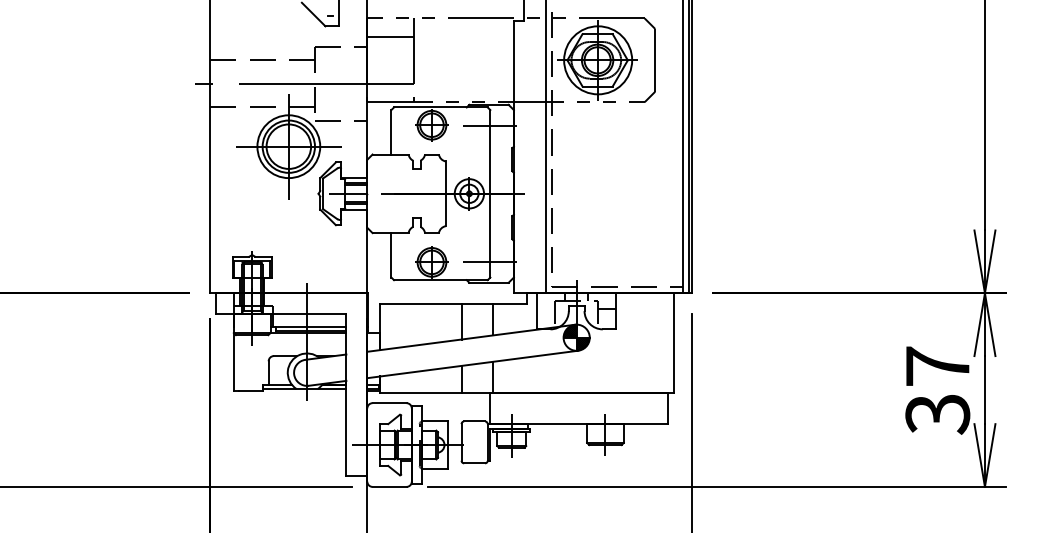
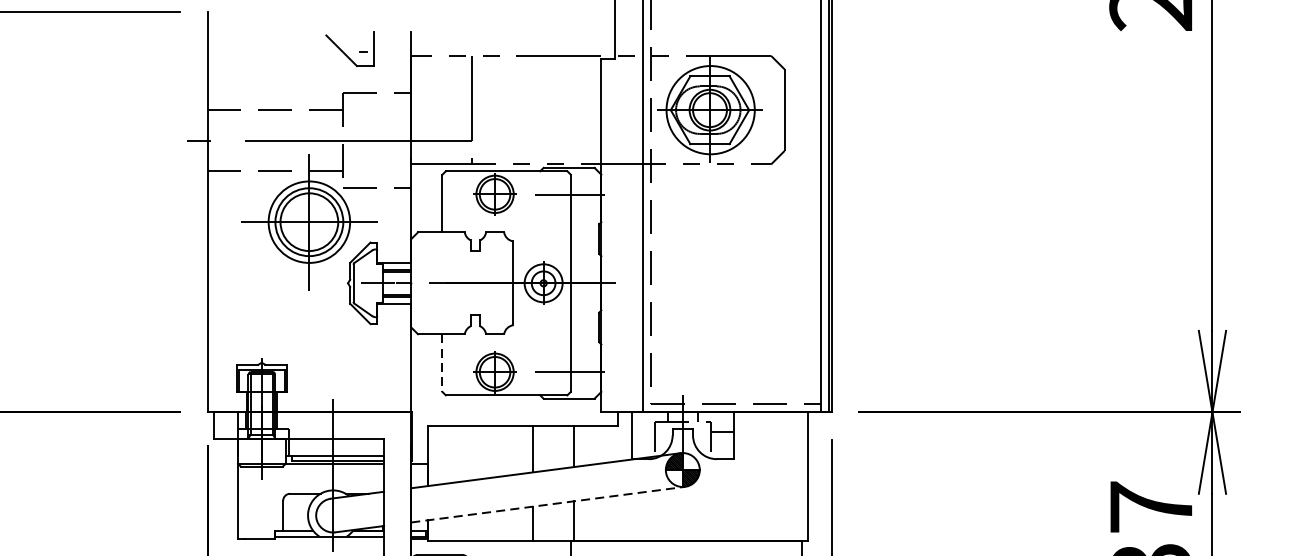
line: (390, 36) -> (441, 79), removed
line: (391, 255) -> (442, 363), solid -> dashed
line: (473, 364) -> (548, 504), solid -> dashed

